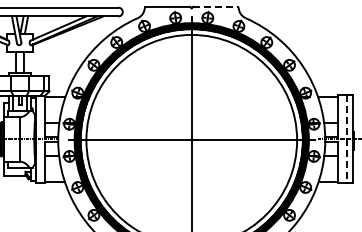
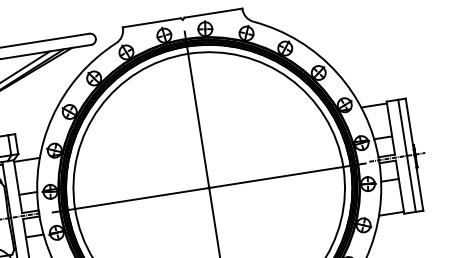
line: (215, 6) -> (212, 12), dashed -> solid
line: (347, 139) -> (407, 155), dashed -> solid

